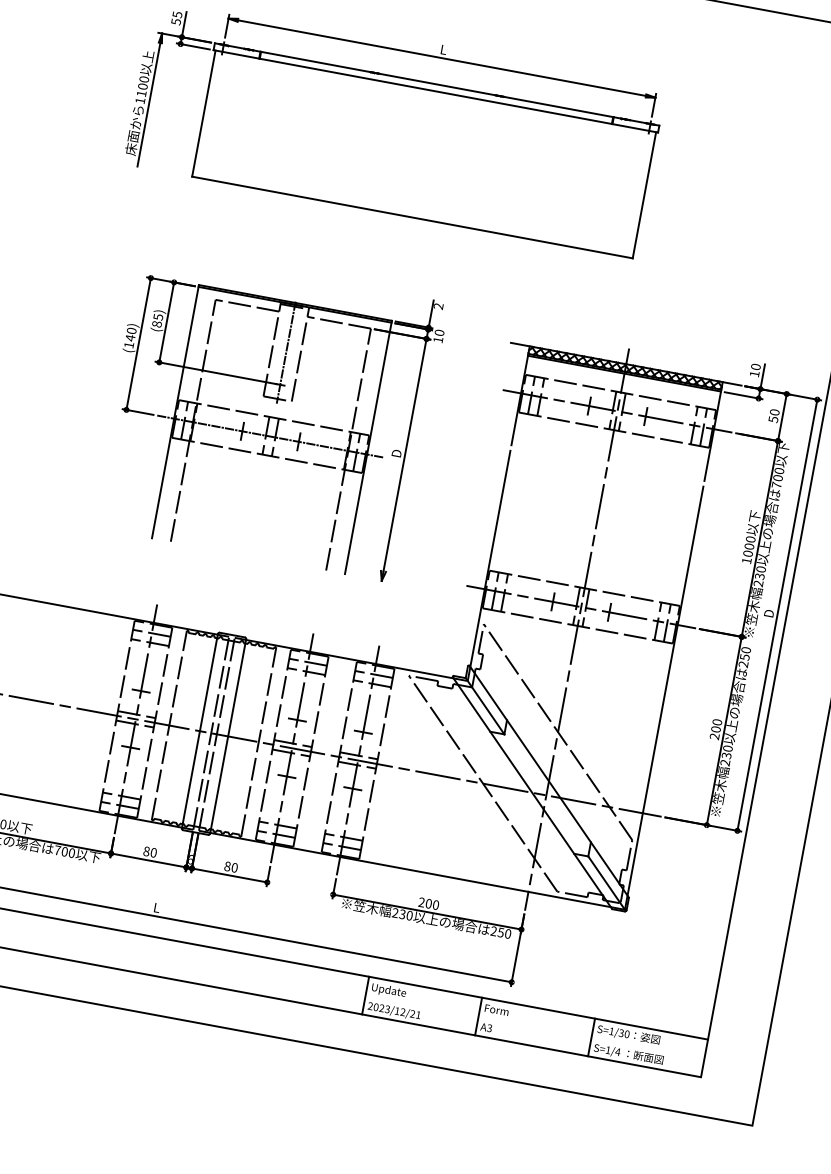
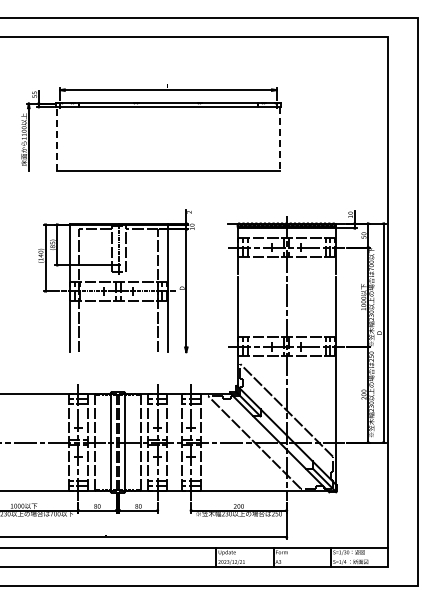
line: (203, 112) -> (56, 138), solid -> dashed
line: (644, 196) -> (280, 139), solid -> dashed

